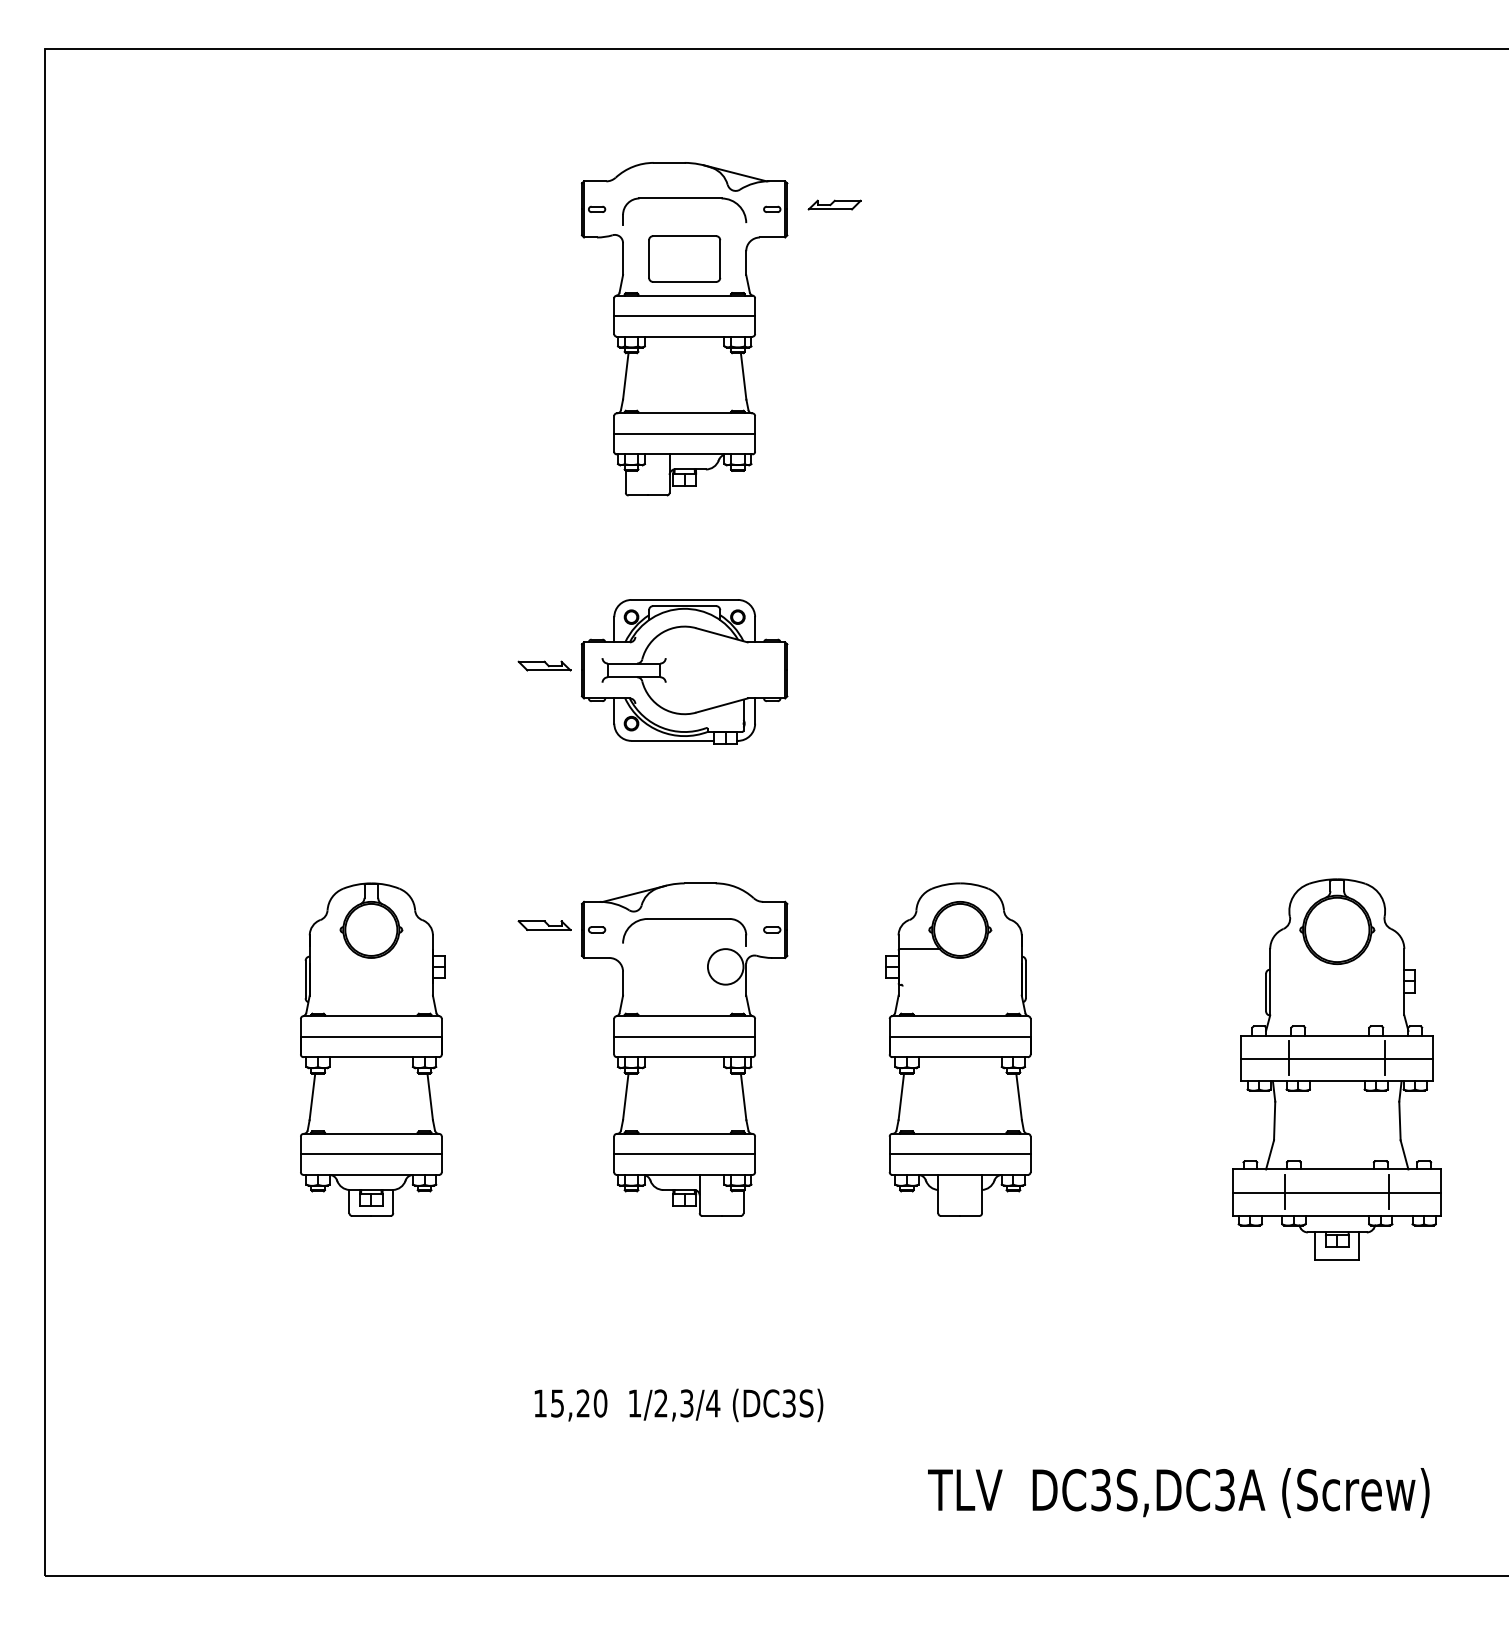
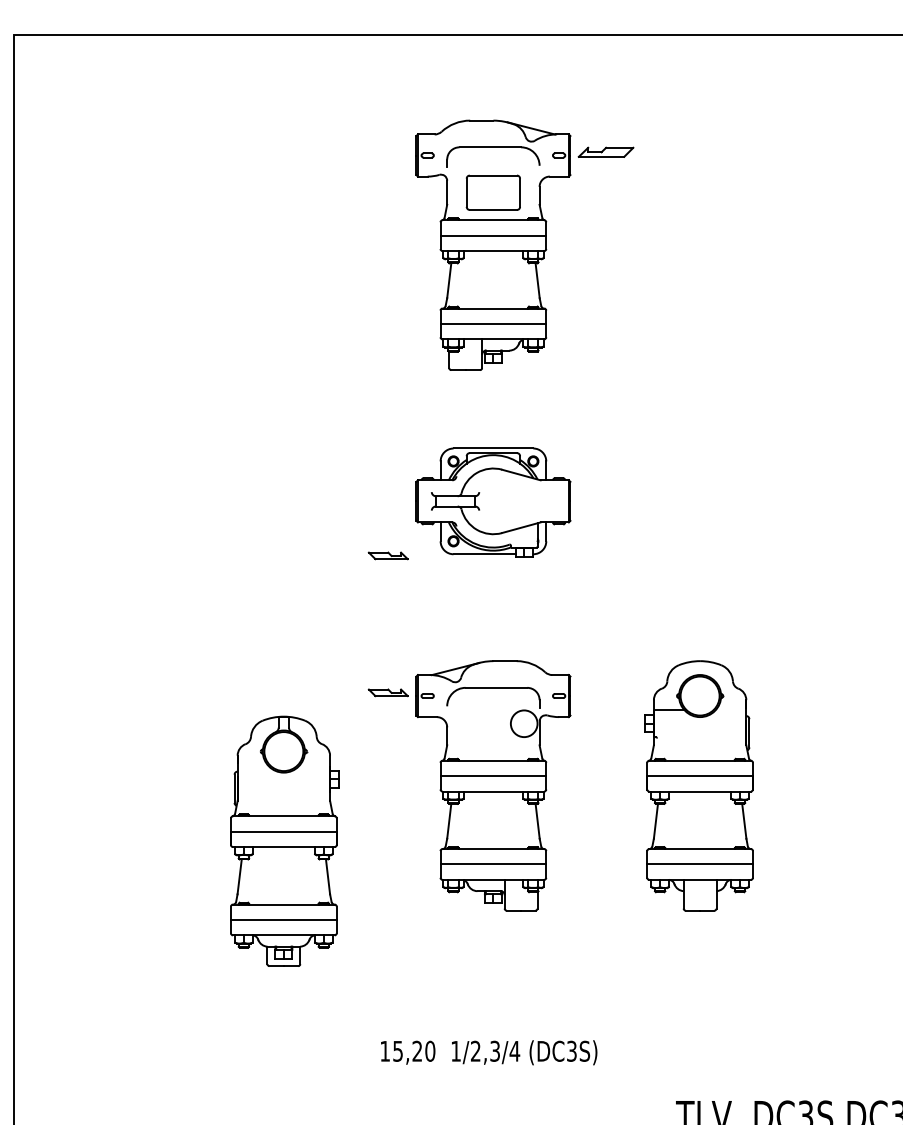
part: (834, 204) -> (605, 151), size x1.4
part: (544, 665) -> (388, 555), moved
part: (372, 1049) -> (284, 841), moved

